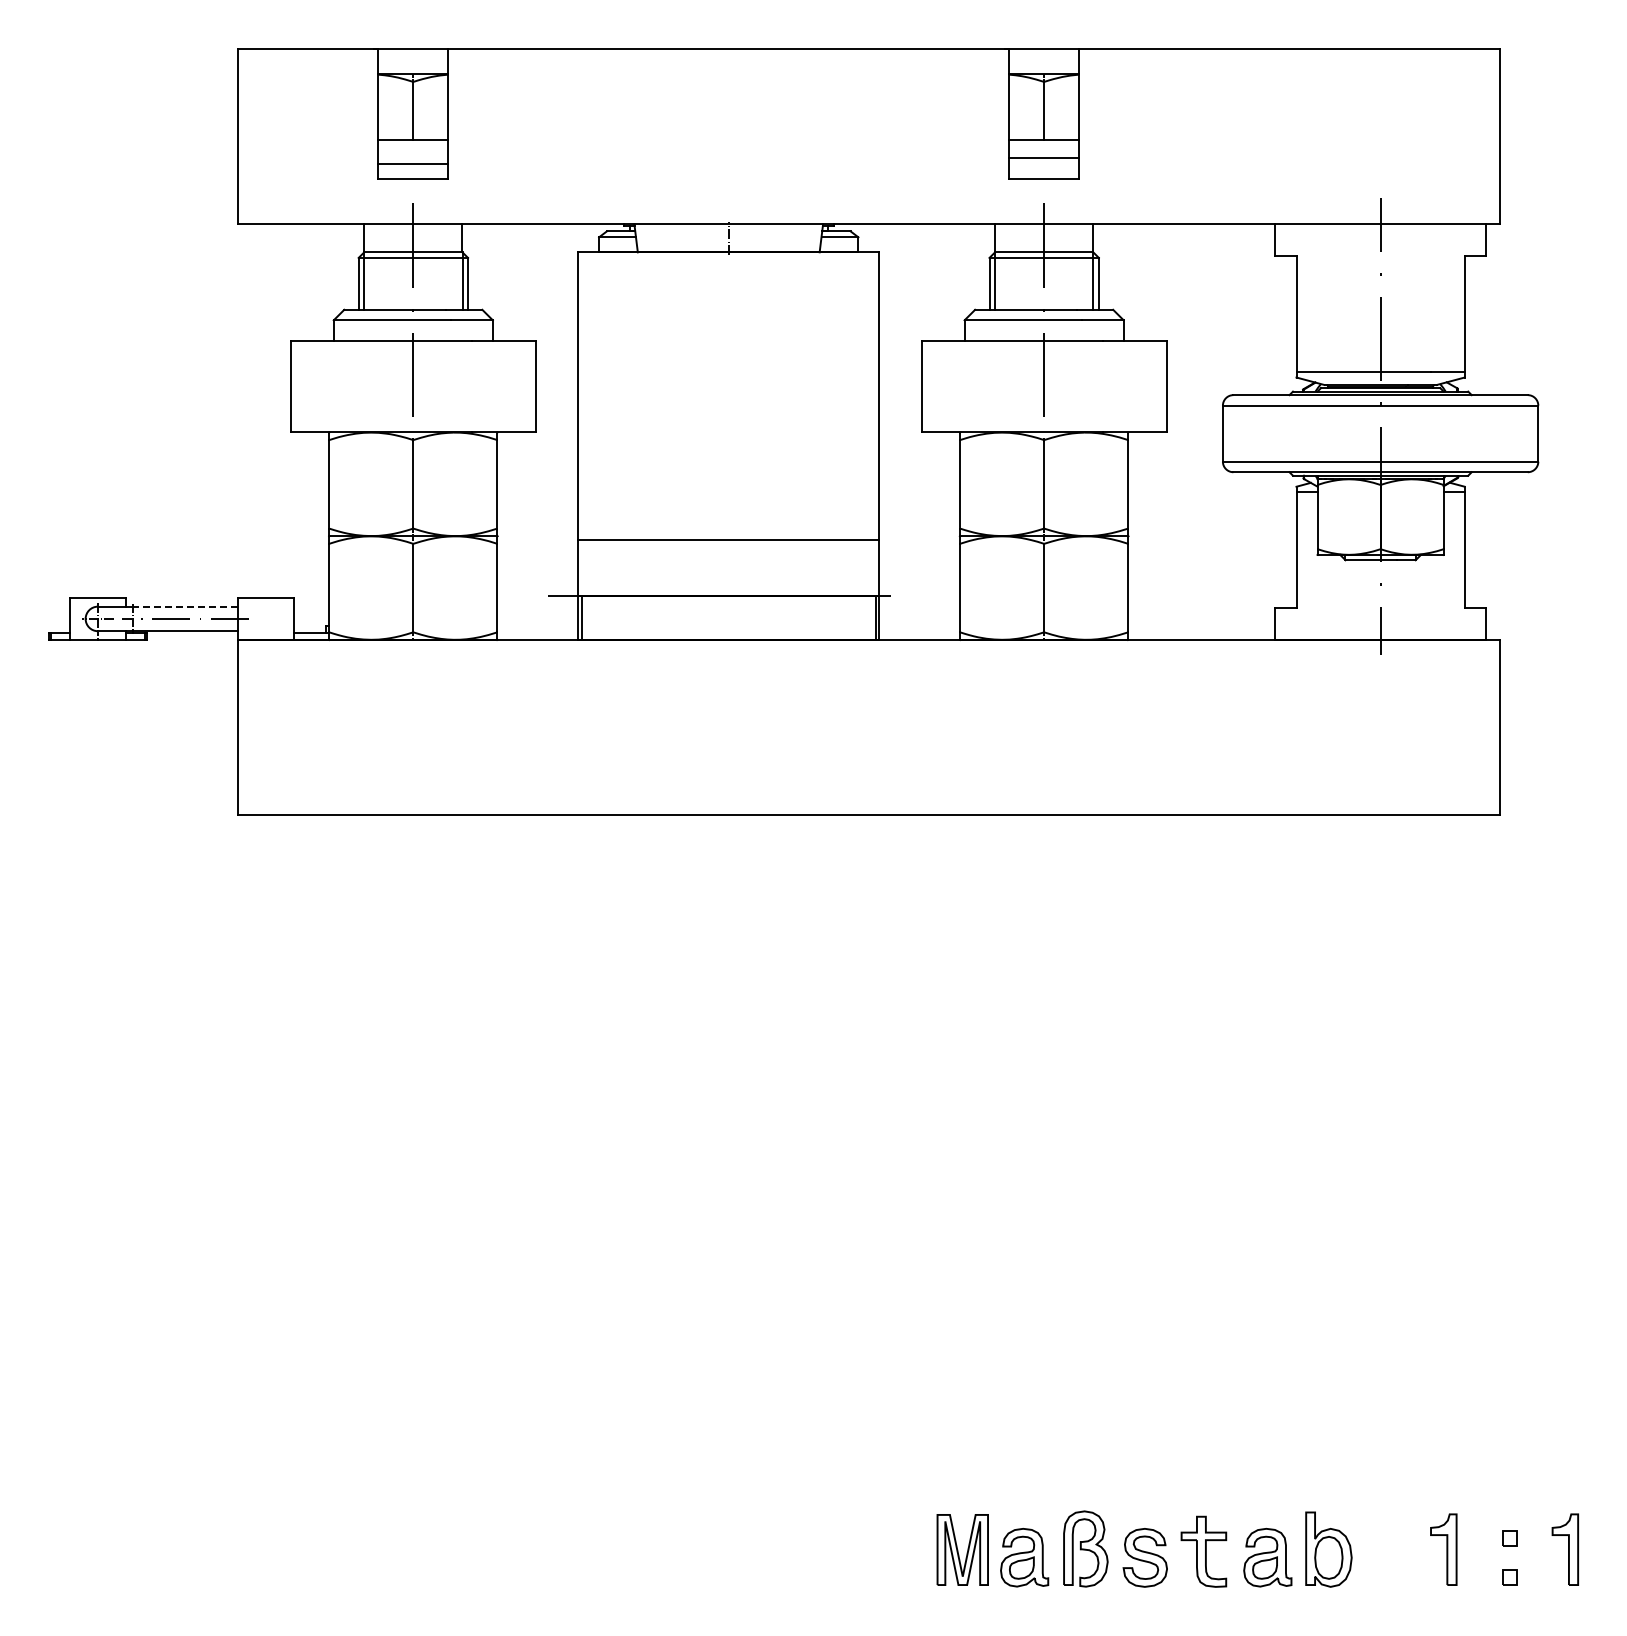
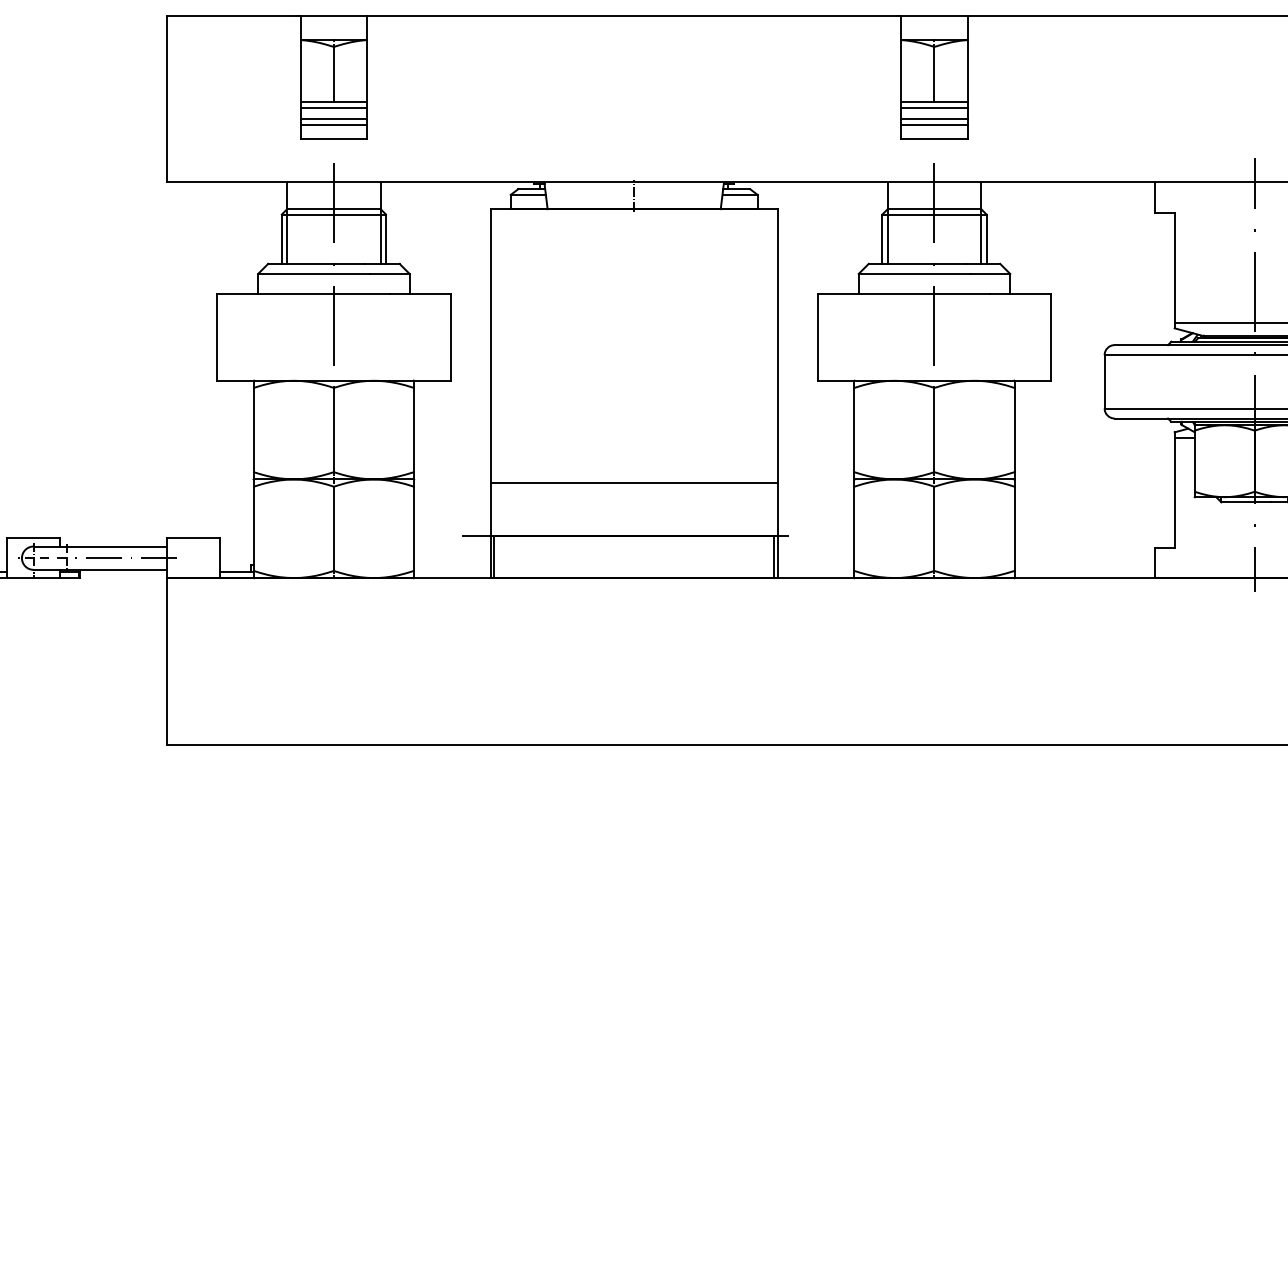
line: (413, 145) -> (334, 107), added
line: (1044, 145) -> (934, 107), added
line: (413, 157) -> (334, 118), added
line: (1044, 163) -> (934, 124), added
line: (185, 606) -> (117, 546), dashed -> solid

